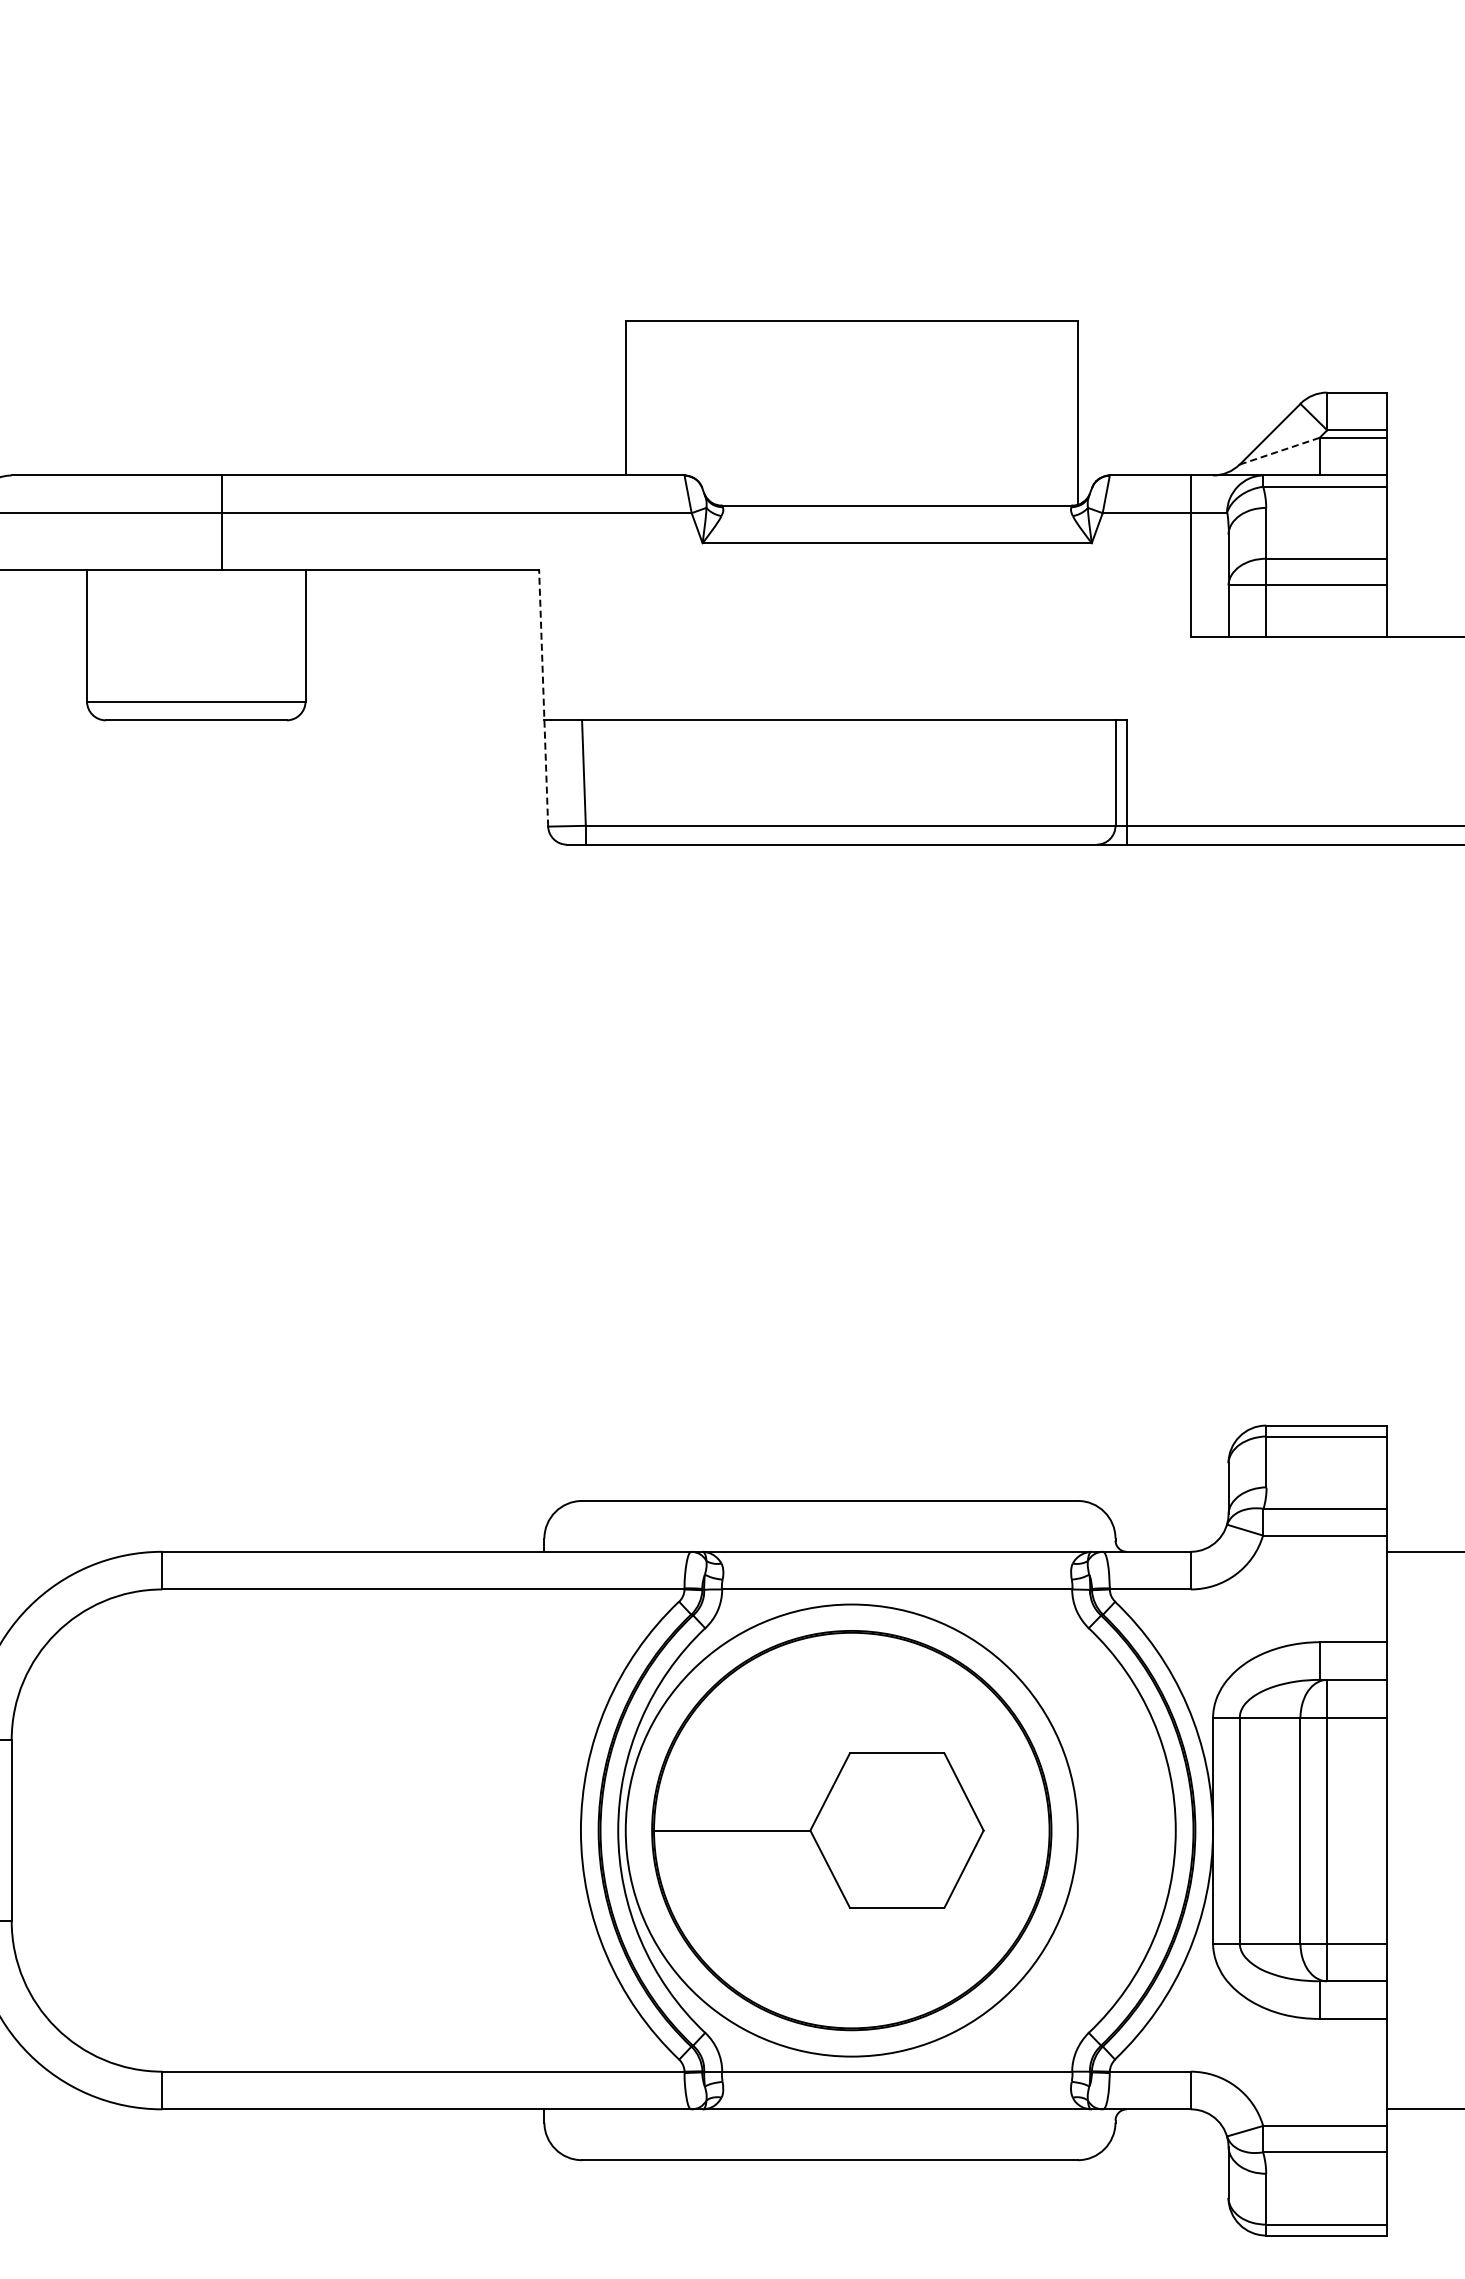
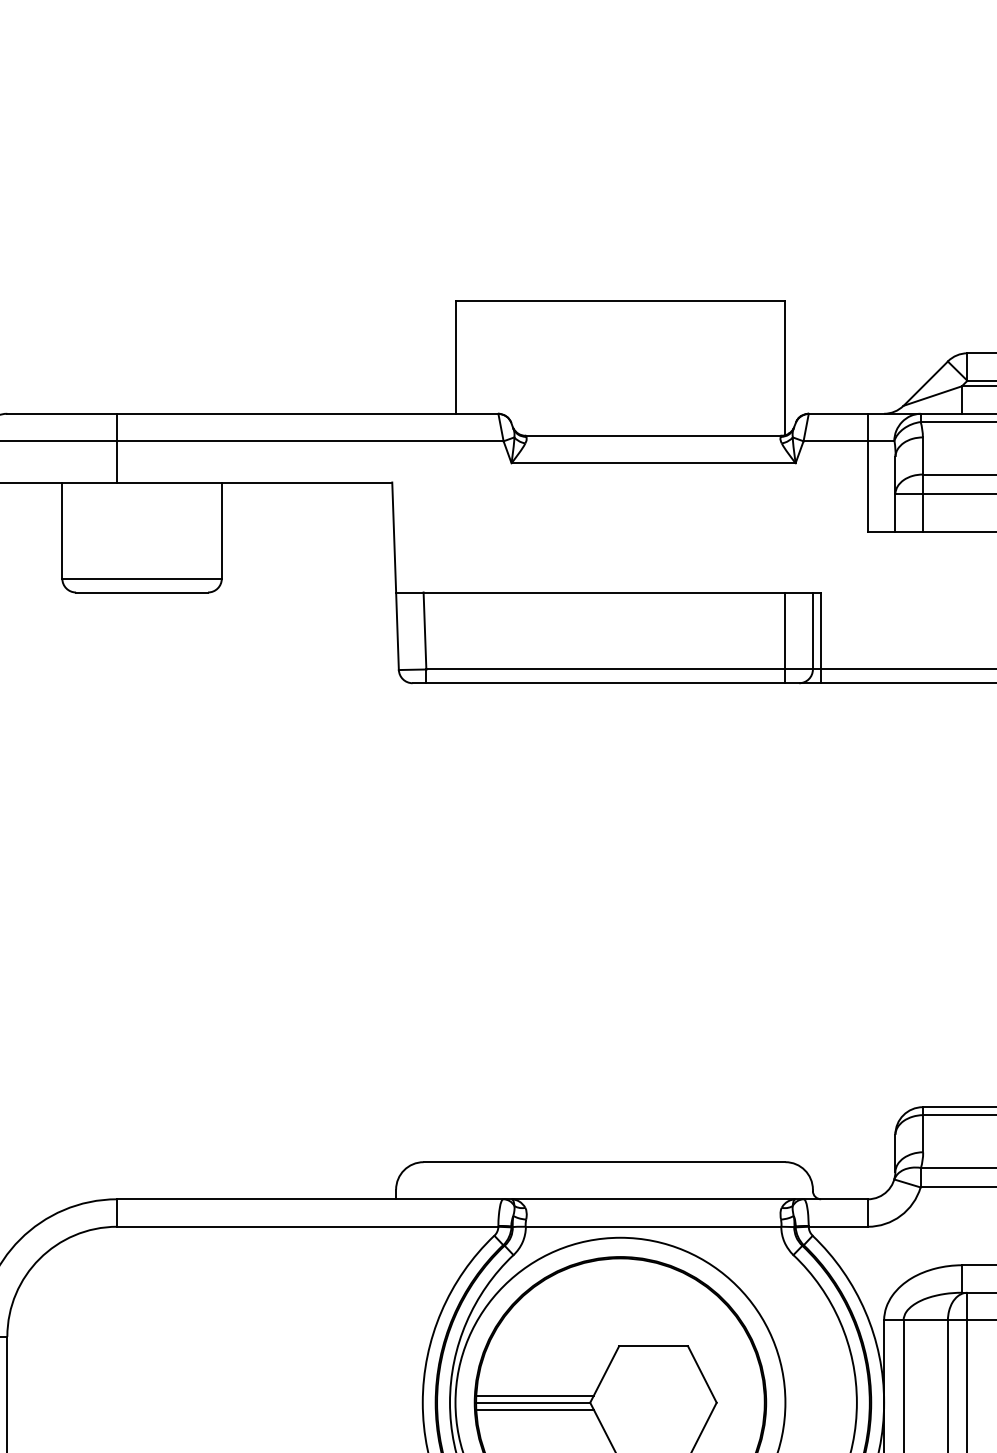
line: (1280, 451) -> (933, 396), dashed -> solid
line: (222, 522) -> (117, 448), moved
line: (543, 698) -> (395, 576), dashed -> solid
line: (1077, 782) -> (785, 637), added
line: (734, 1821) -> (534, 1396), added
line: (734, 1840) -> (534, 1409), added

